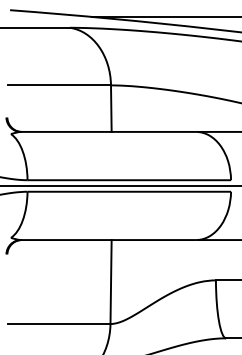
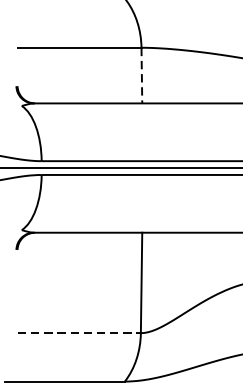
line: (111, 109) -> (142, 76), solid -> dashed
line: (59, 324) -> (79, 333), solid -> dashed

